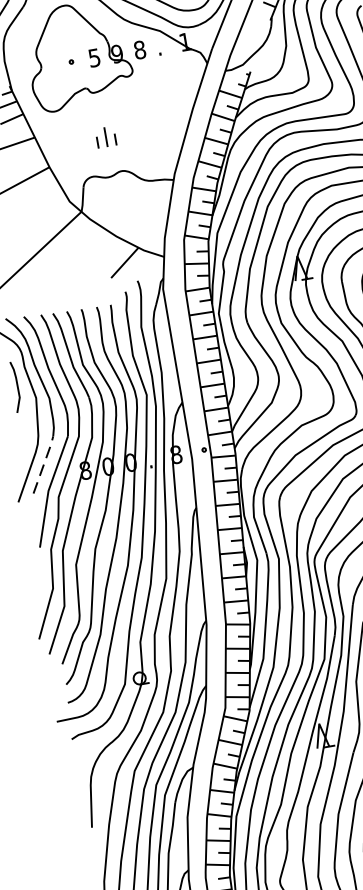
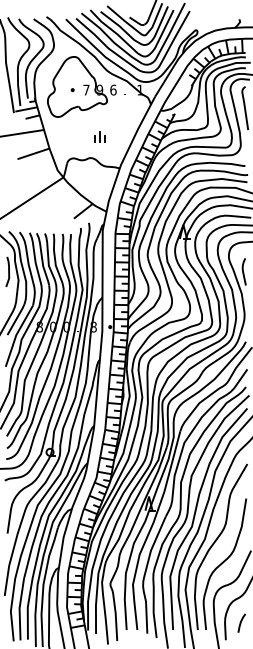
text: (139, 48) -> (113, 89), 8 -> 6
text: (94, 56) -> (86, 89), 5 -> 7
part: (104, 136) -> (99, 136), moved
line: (43, 463) -> (16, 318), dashed -> solid

